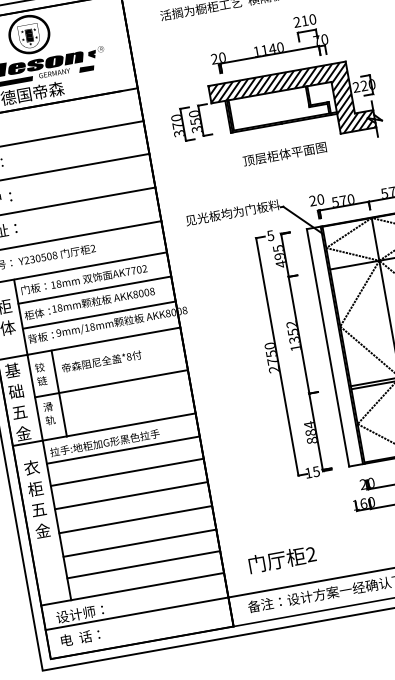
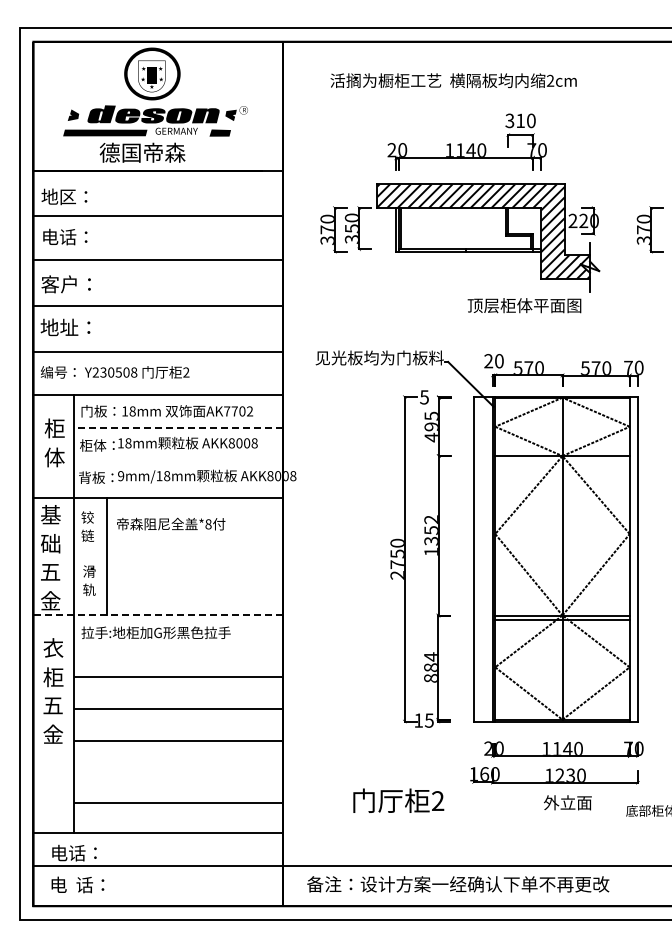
text: (296, 22) -> (509, 121), 210 -> 310
text: (284, 154) -> (524, 305), moved
line: (94, 289) -> (178, 427), solid -> dashed
line: (99, 315) -> (178, 462), removed
line: (111, 383) -> (178, 555), removed
line: (104, 429) -> (158, 614), solid -> dashed
line: (123, 450) -> (178, 646), removed
line: (139, 543) -> (178, 773), removed
text: (282, 559) -> (398, 800), moved
text: (79, 613) -> (82, 852), 设计师： -> 电话：

